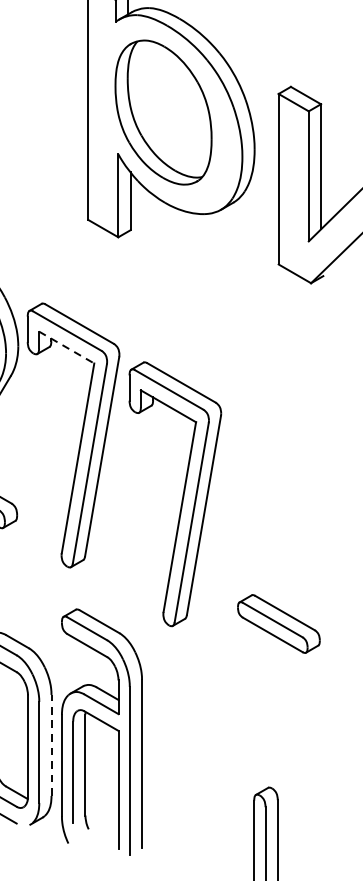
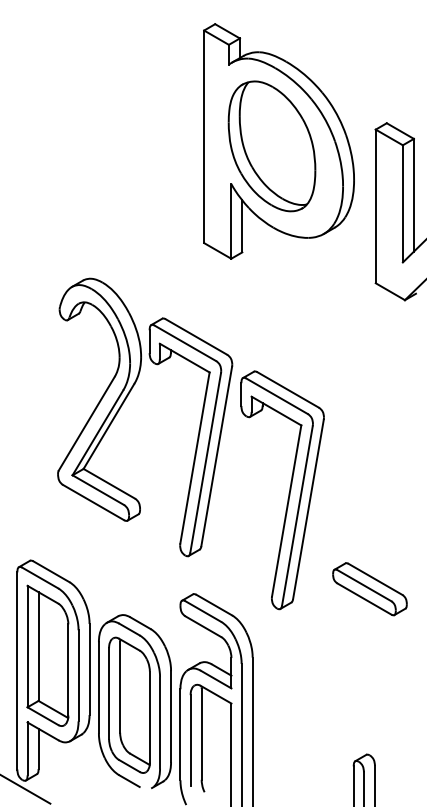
line: (66, 347) -> (184, 358), dashed -> solid
part: (278, 624) -> (369, 589), moved
line: (51, 745) -> (171, 716), dashed -> solid

